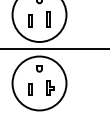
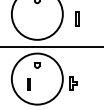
part: (48, 19) -> (77, 18), moved
part: (30, 21) -> (28, 20), removed
part: (50, 88) -> (73, 83), moved

